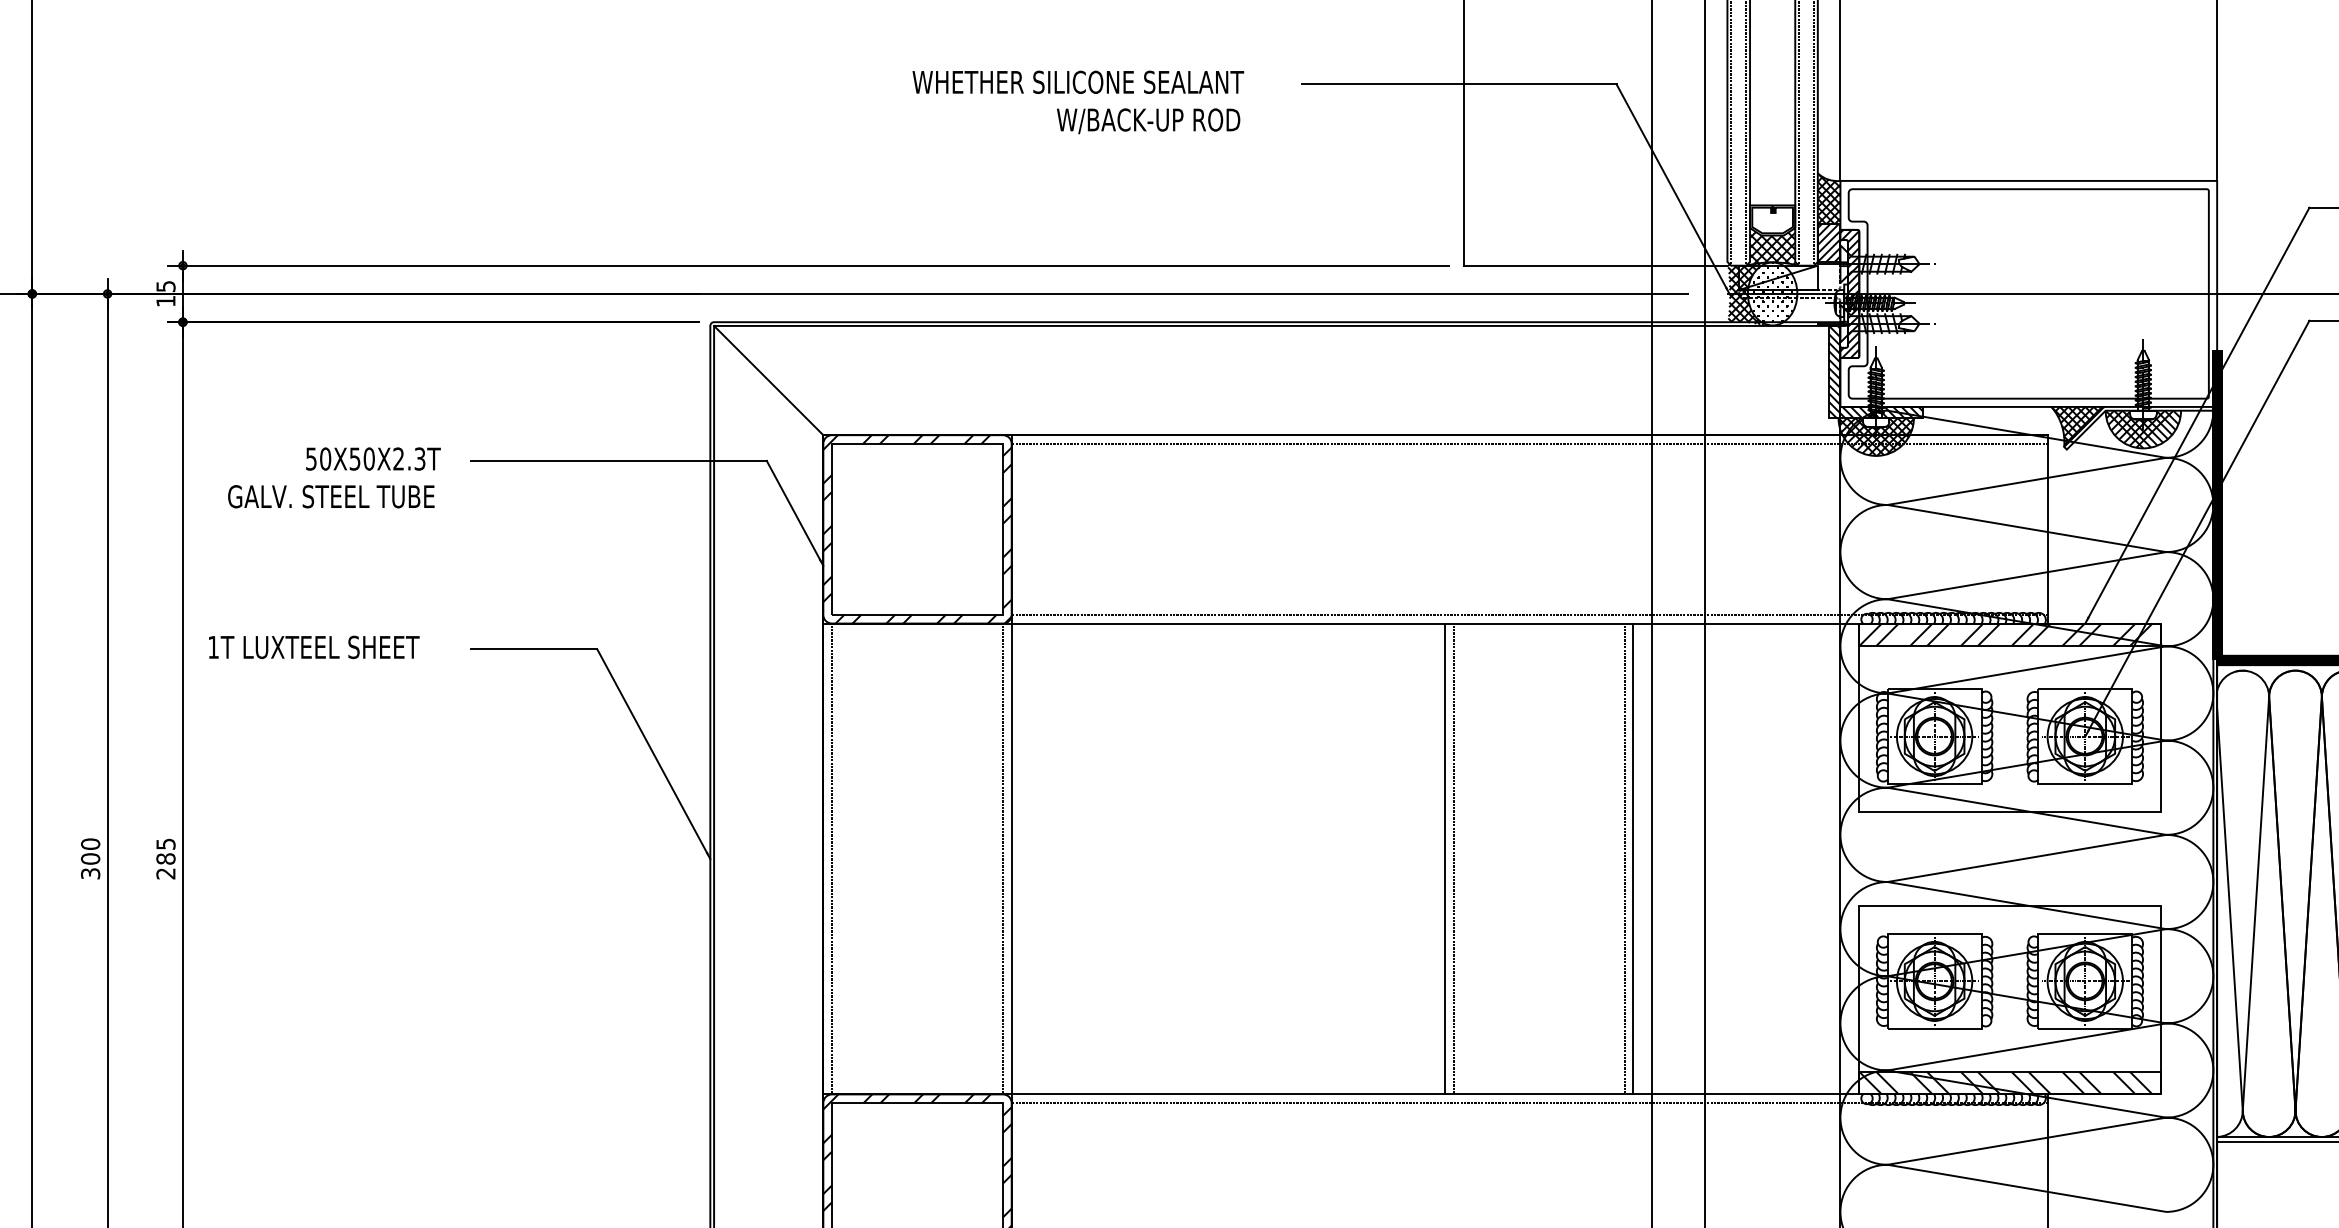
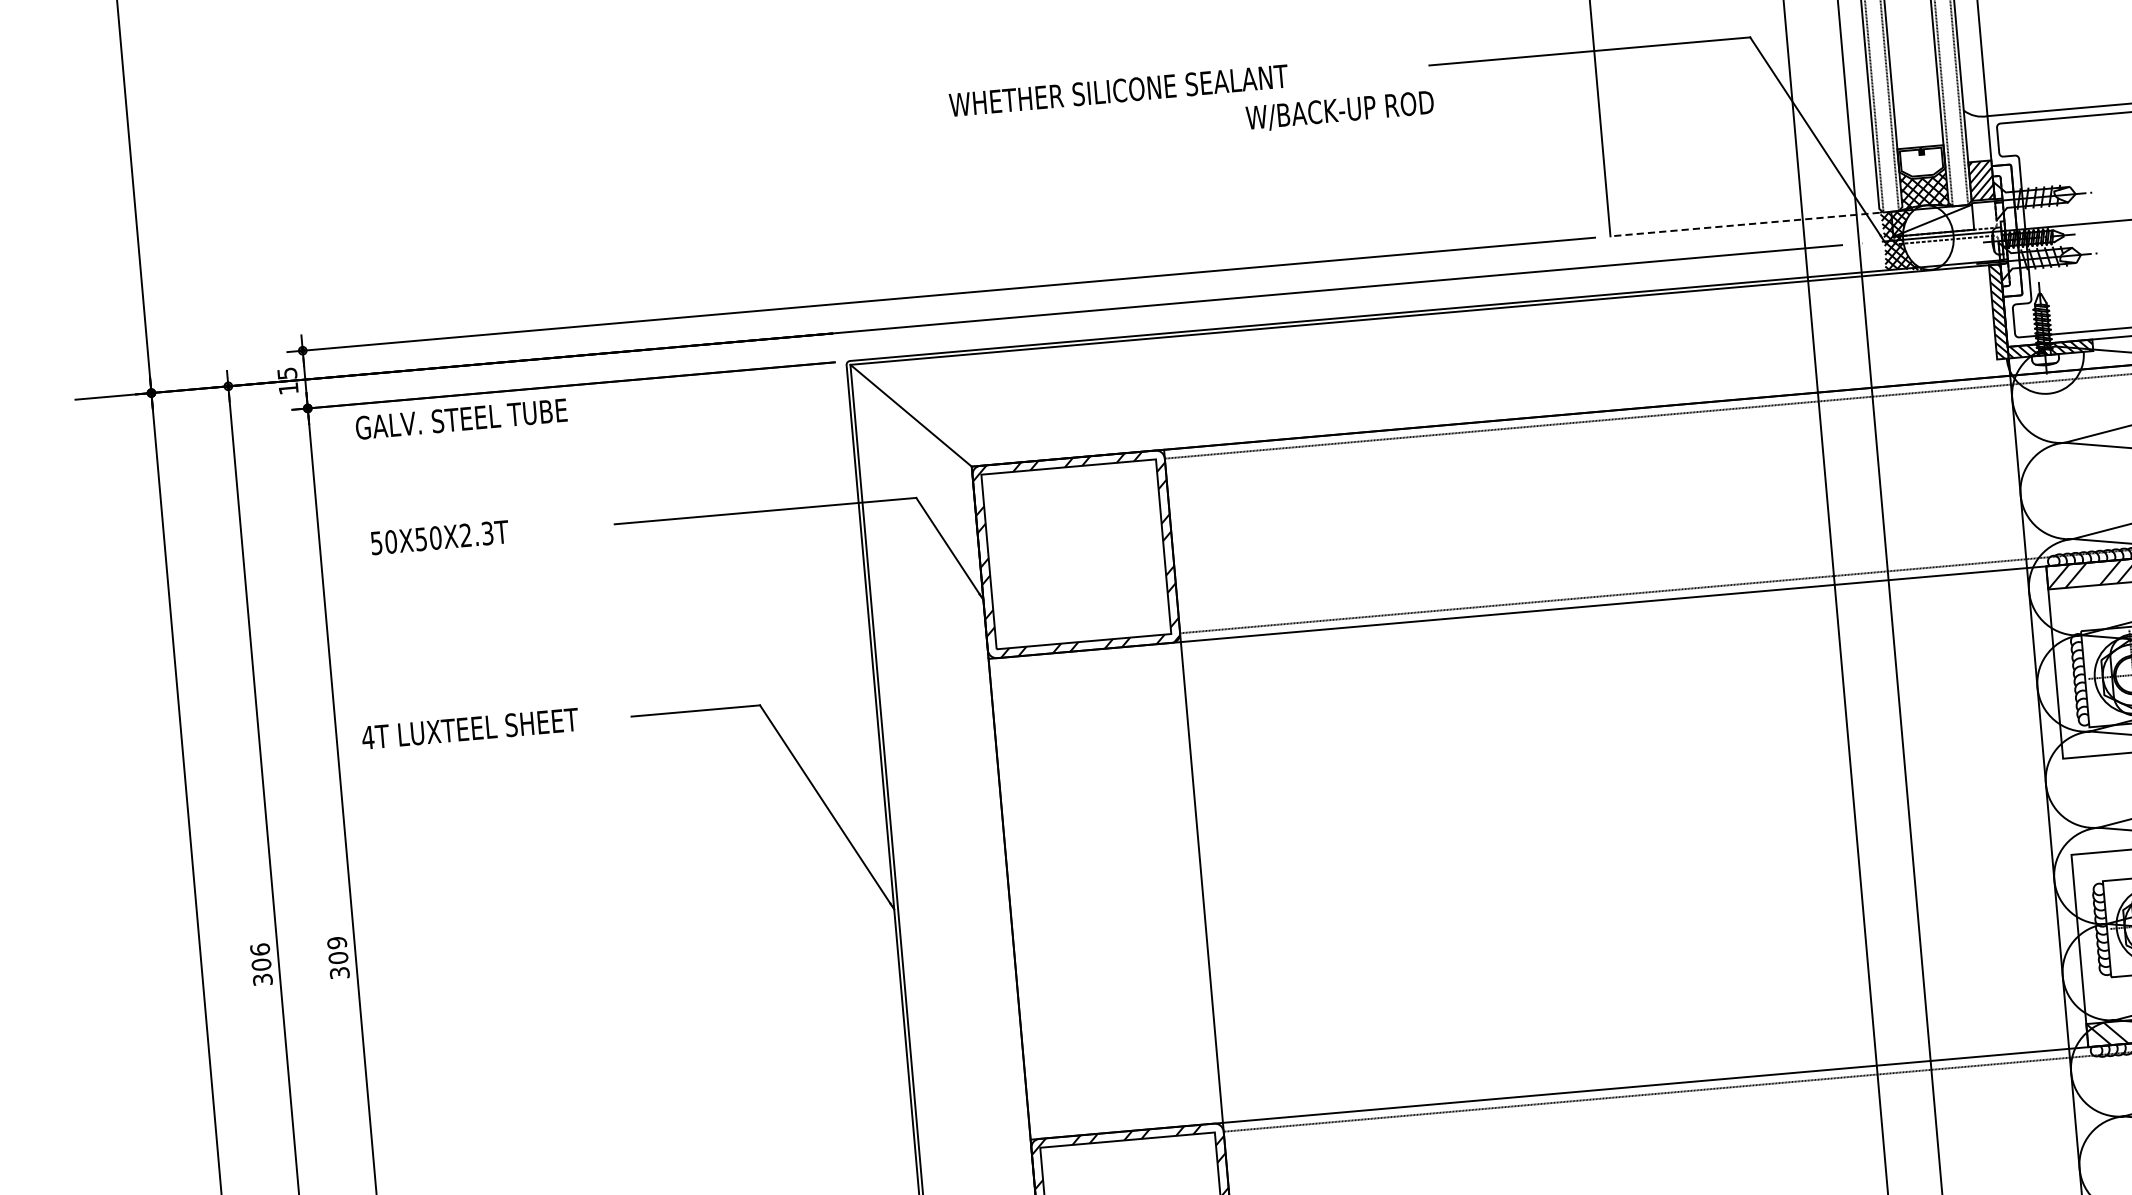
text: (1078, 81) -> (1119, 89), moved
text: (1148, 121) -> (1340, 111), moved
hatch: (1828, 198) -> (1976, 135), removed
line: (1595, 265) -> (1744, 224), solid -> dashed
hatch: (1772, 293) -> (1928, 237), removed
hatch: (1849, 293) -> (2006, 230), removed
hatch: (1875, 436) -> (2046, 373), removed
text: (373, 458) -> (440, 537), moved
text: (331, 496) -> (461, 418), moved
text: (213, 647) -> (368, 737), 1T -> 4T
text: (90, 843) -> (260, 948), 300 -> 306
text: (165, 858) -> (337, 957), 285 -> 309
line: (832, 858) -> (1018, 897), removed
line: (1003, 858) -> (1193, 882), removed
line: (1444, 858) -> (1643, 843), removed
line: (1453, 858) -> (1652, 842), removed
line: (1624, 858) -> (1827, 827), removed
line: (1633, 858) -> (1836, 826), removed

